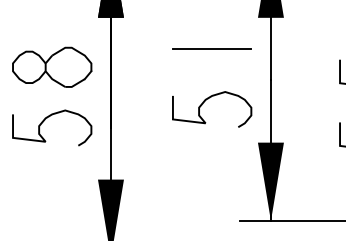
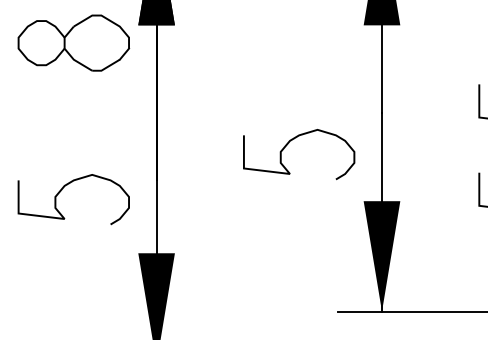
line: (211, 49) -> (298, 69), removed
part: (51, 66) -> (73, 42), moved
curve: (44, 121) -> (62, 190), moved

